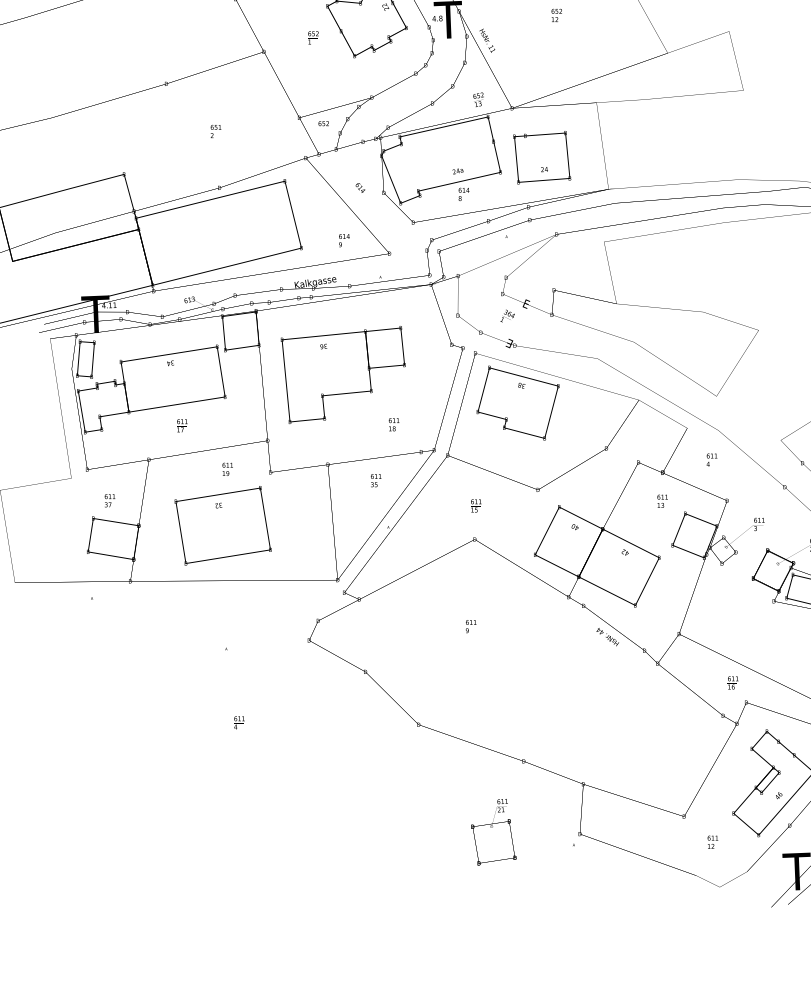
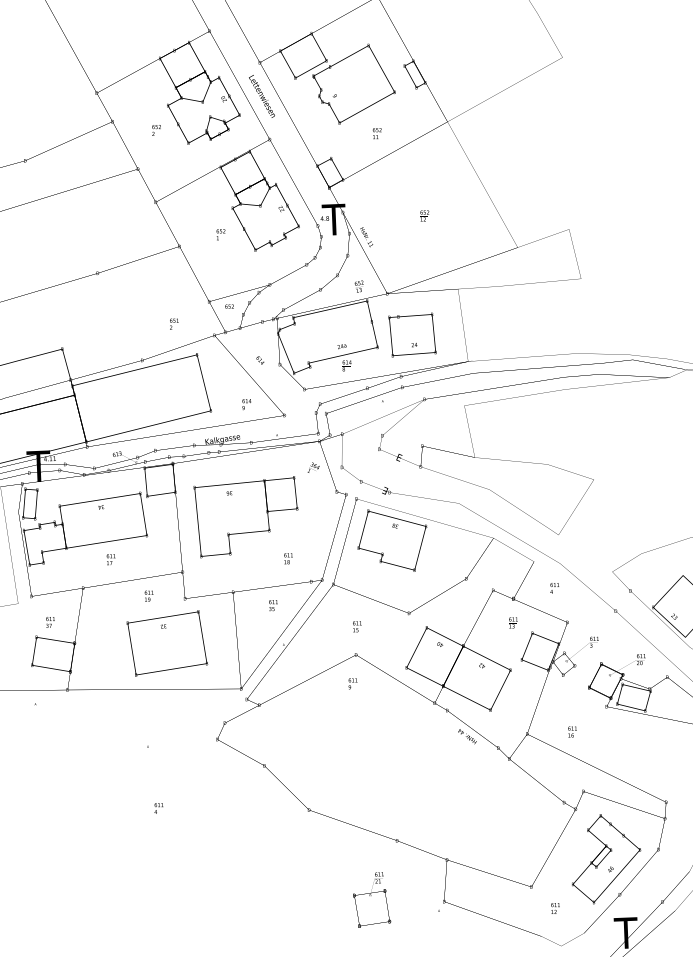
text: (216, 130) -> (174, 323), moved
text: (507, 315) -> (313, 467), moved
text: (223, 525) -> (167, 643), moved
text: (470, 626) -> (352, 683), moved
text: (733, 682) -> (572, 731), moved

